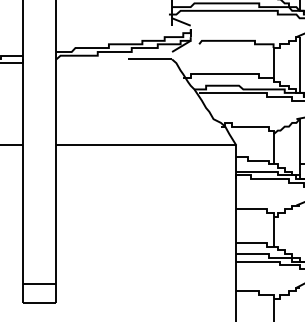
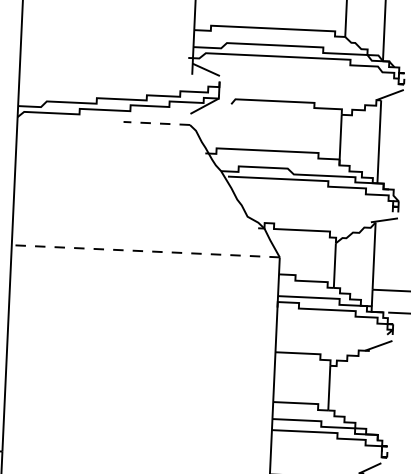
line: (149, 59) -> (156, 123), solid -> dashed
line: (145, 145) -> (144, 251), solid -> dashed

